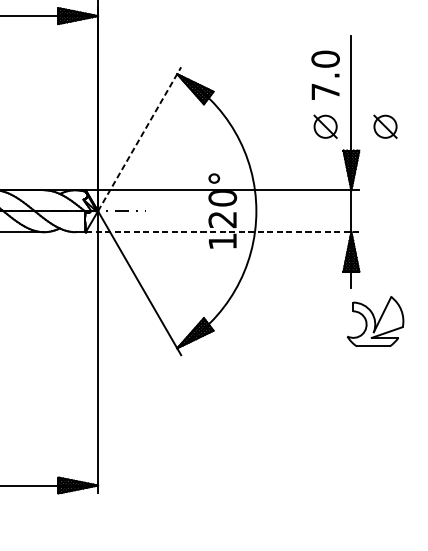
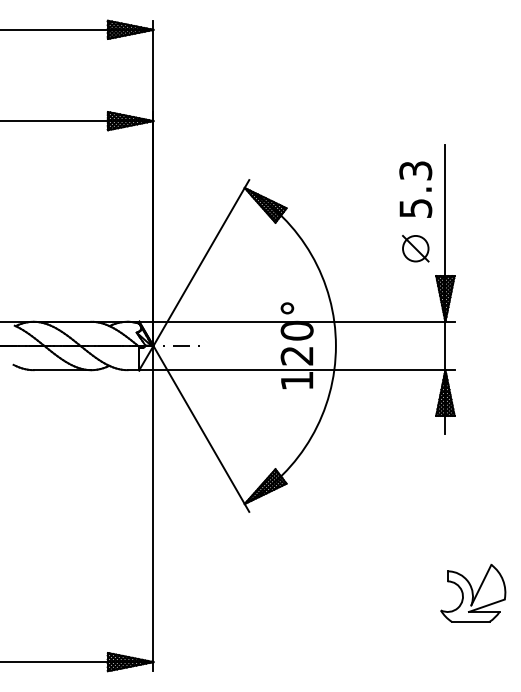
text: (325, 75) -> (415, 189), 7.0 -> 5.3
part: (385, 126) -> (484, 248), removed
line: (139, 139) -> (201, 263), dashed -> solid
line: (223, 232) -> (297, 370), dashed -> solid
part: (375, 320) -> (473, 592), moved

